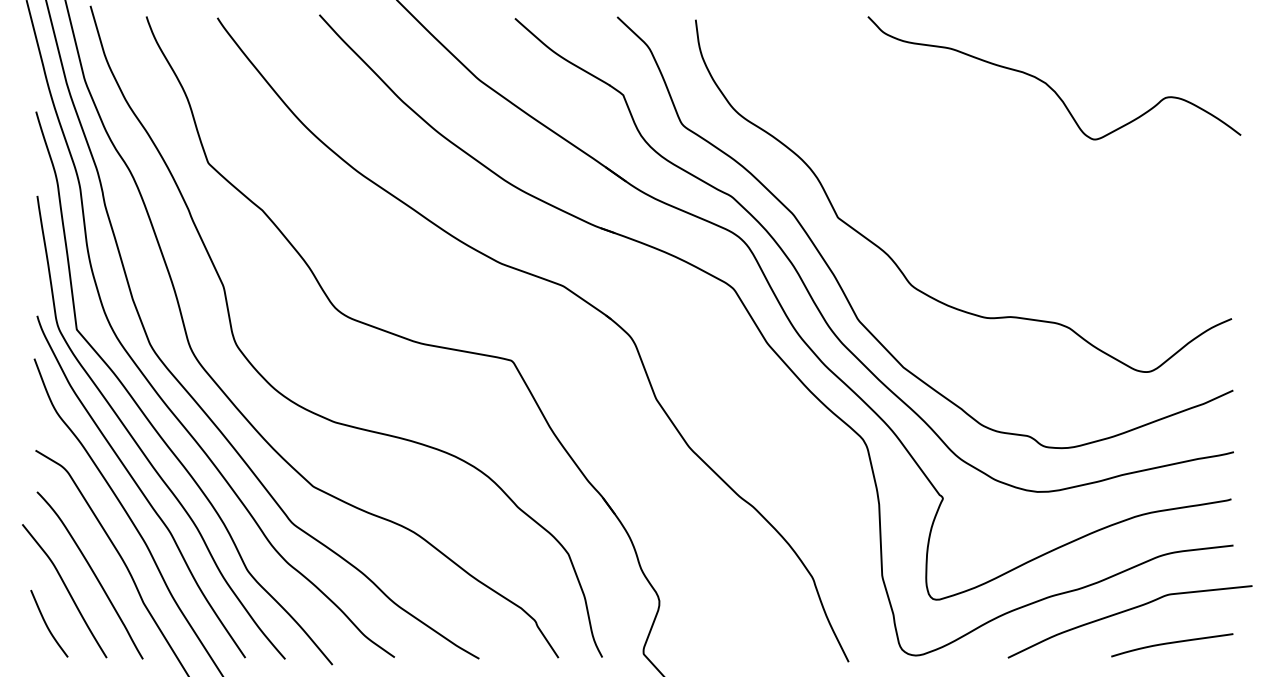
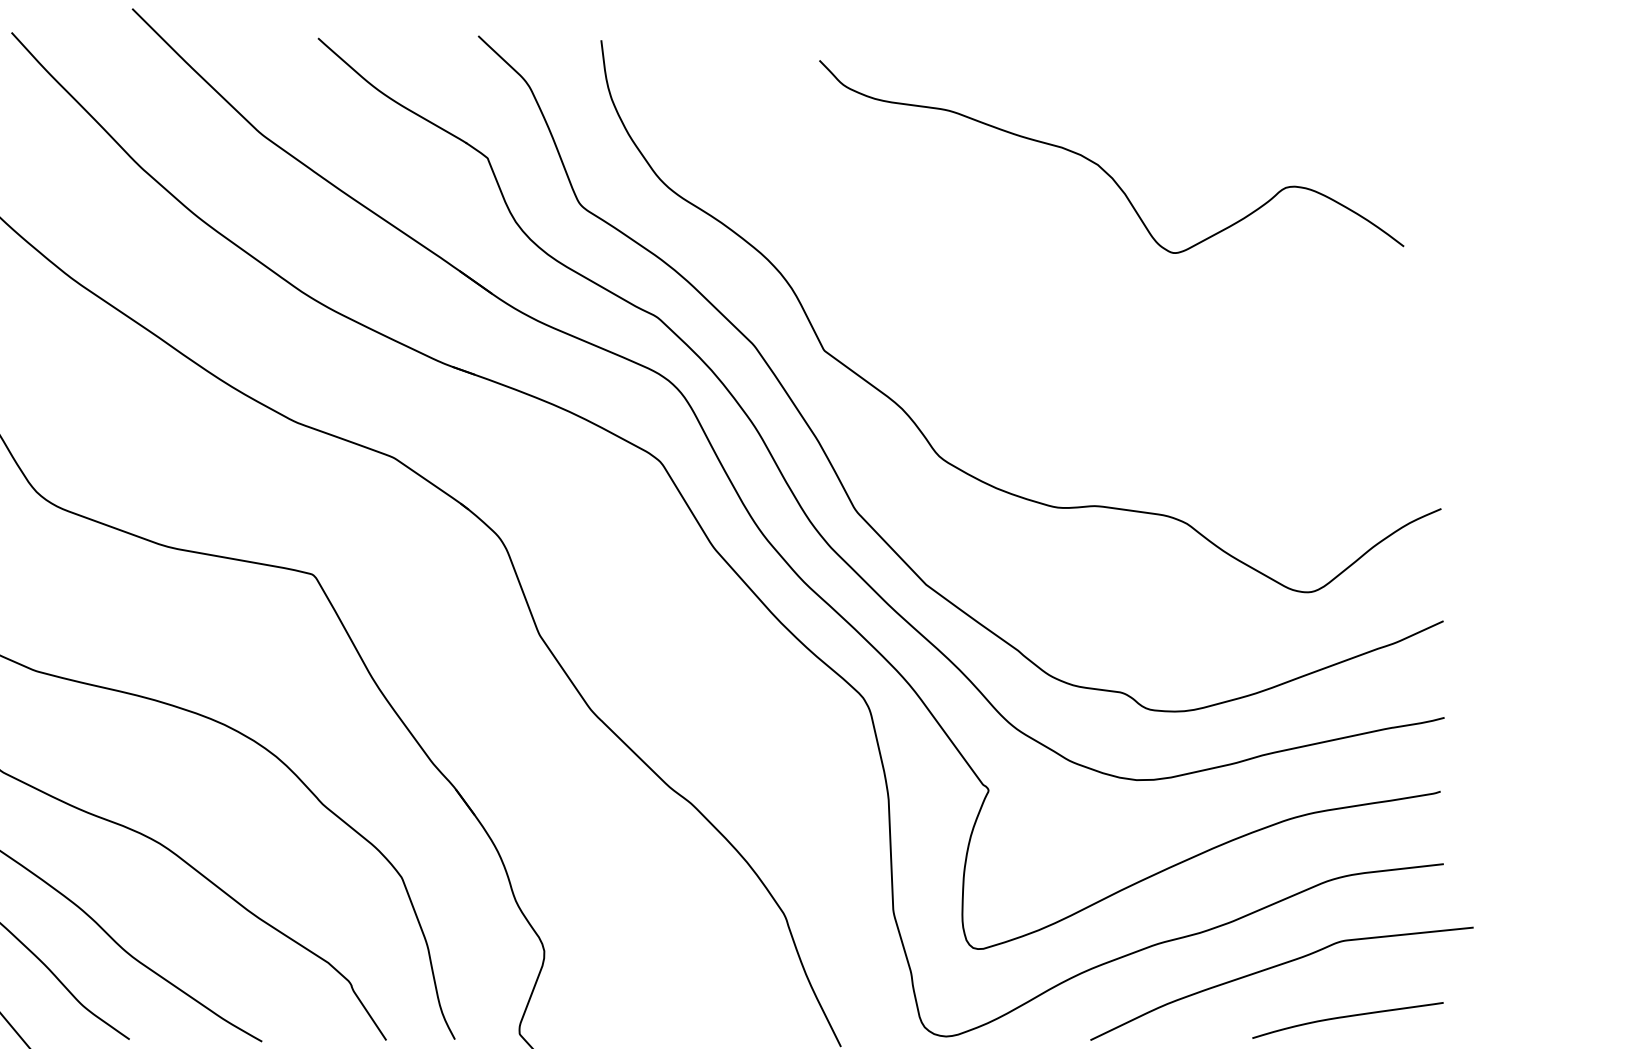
curve: (1048, 84) -> (1102, 166), moved

